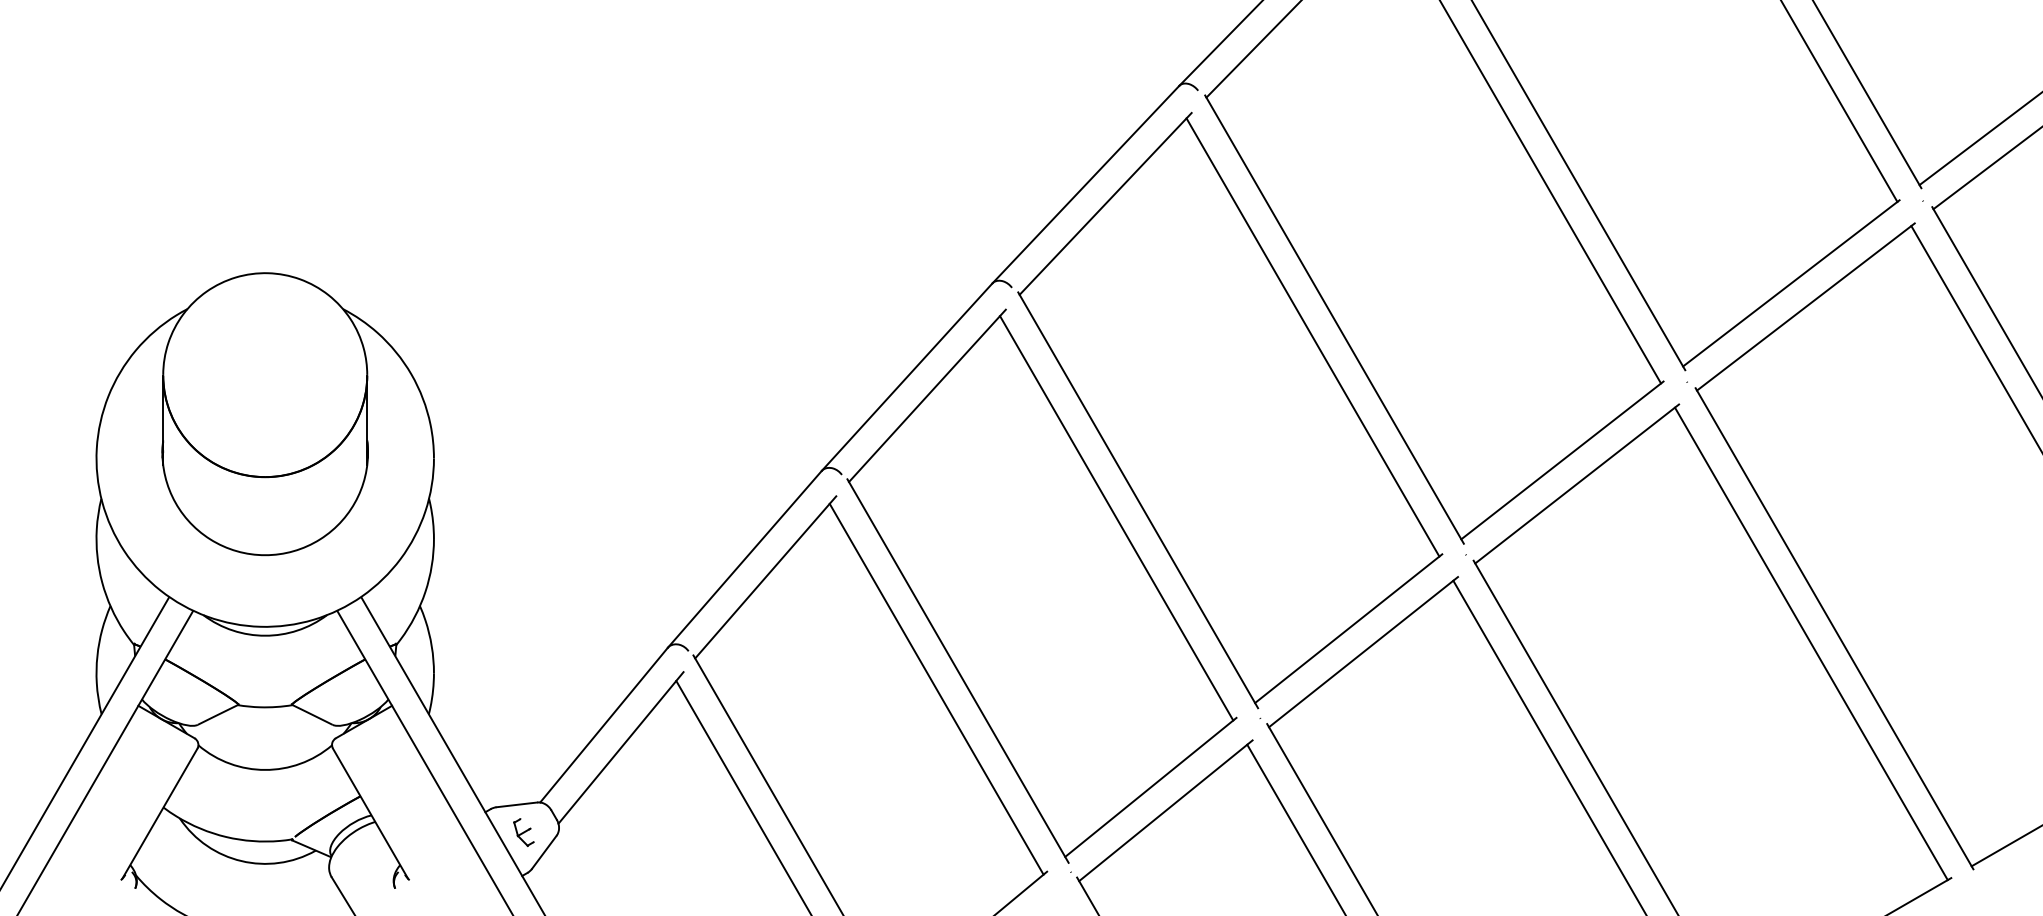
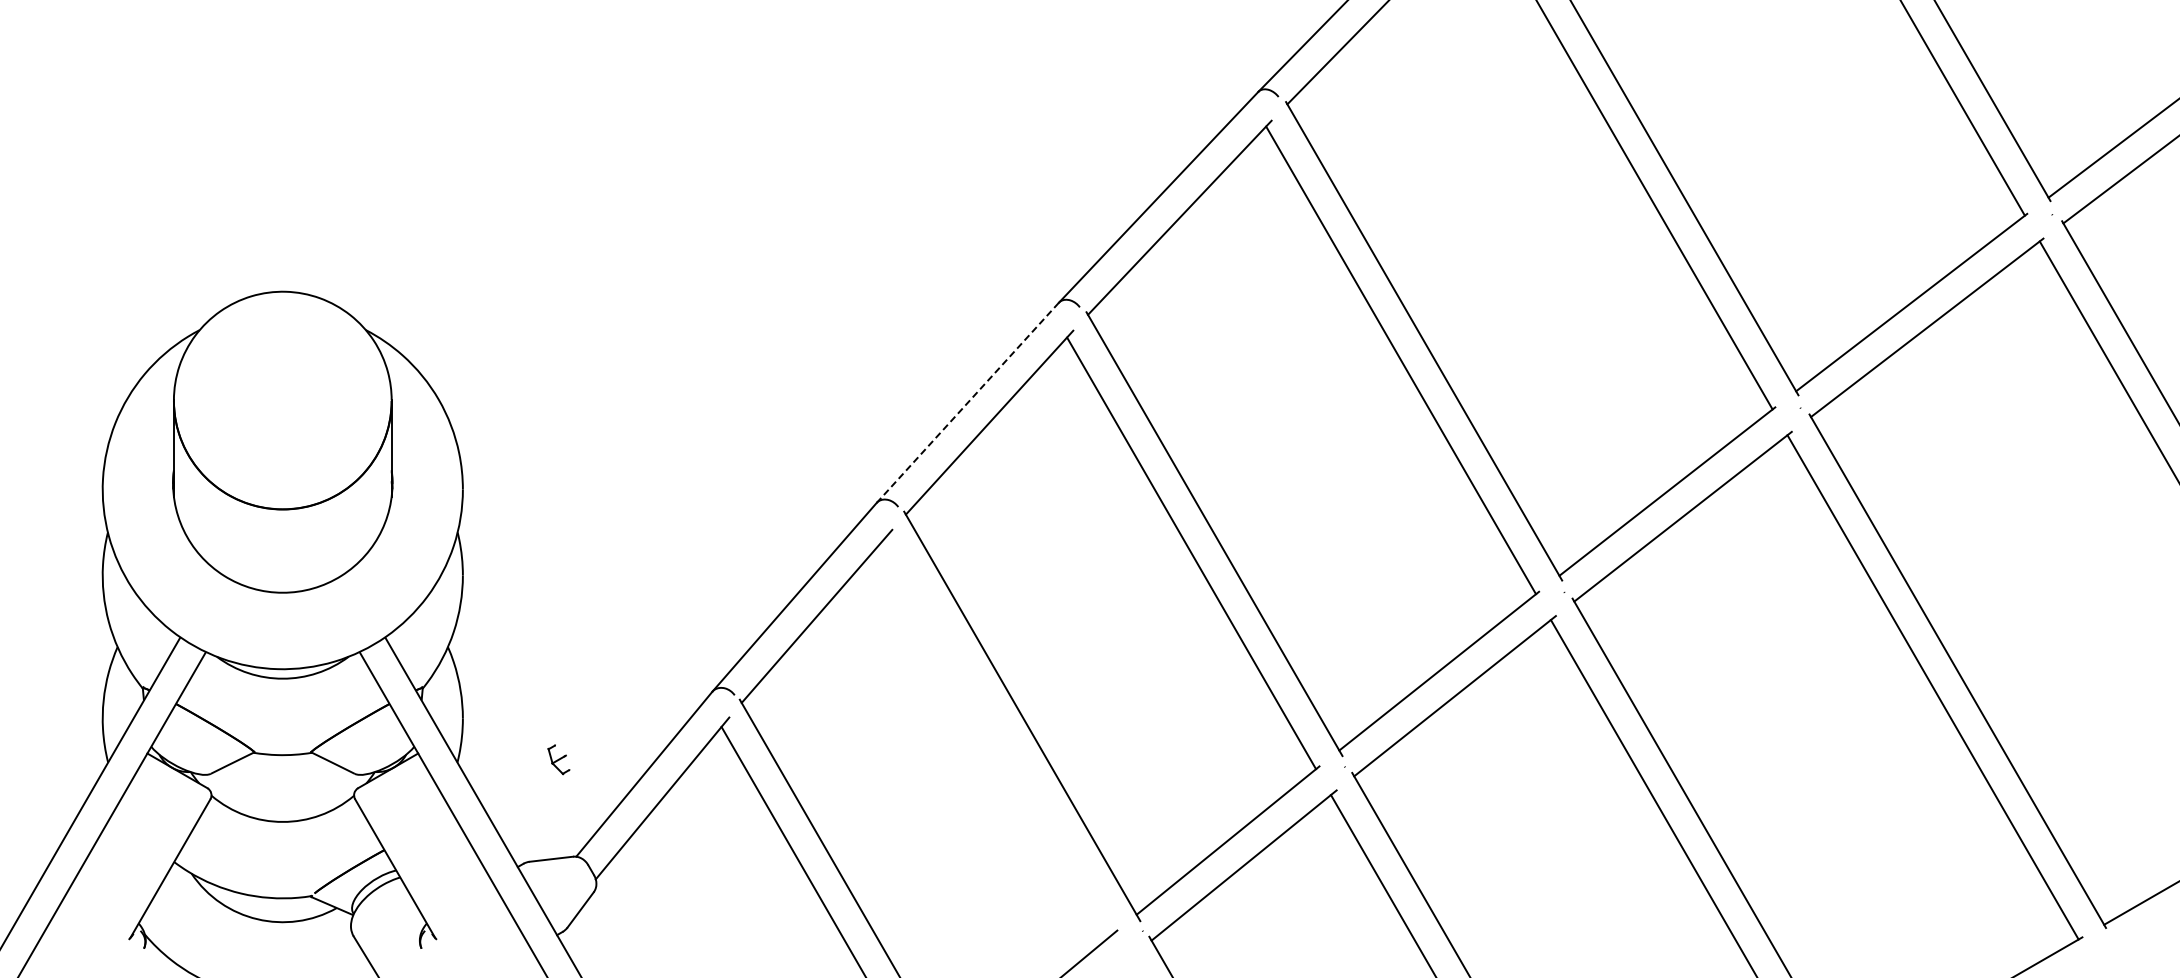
line: (906, 377) -> (967, 403), solid -> dashed
line: (936, 688) -> (999, 735), removed
part: (523, 832) -> (558, 759), moved

